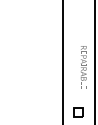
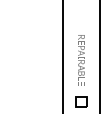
part: (83, 67) -> (81, 60), moved

